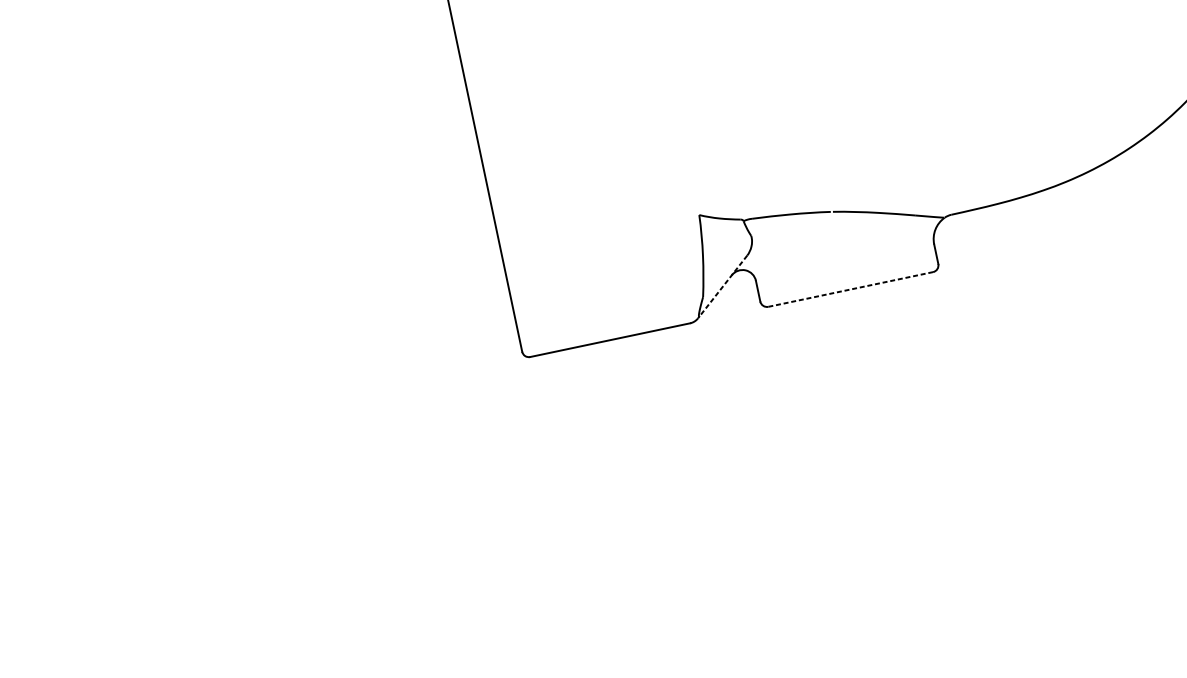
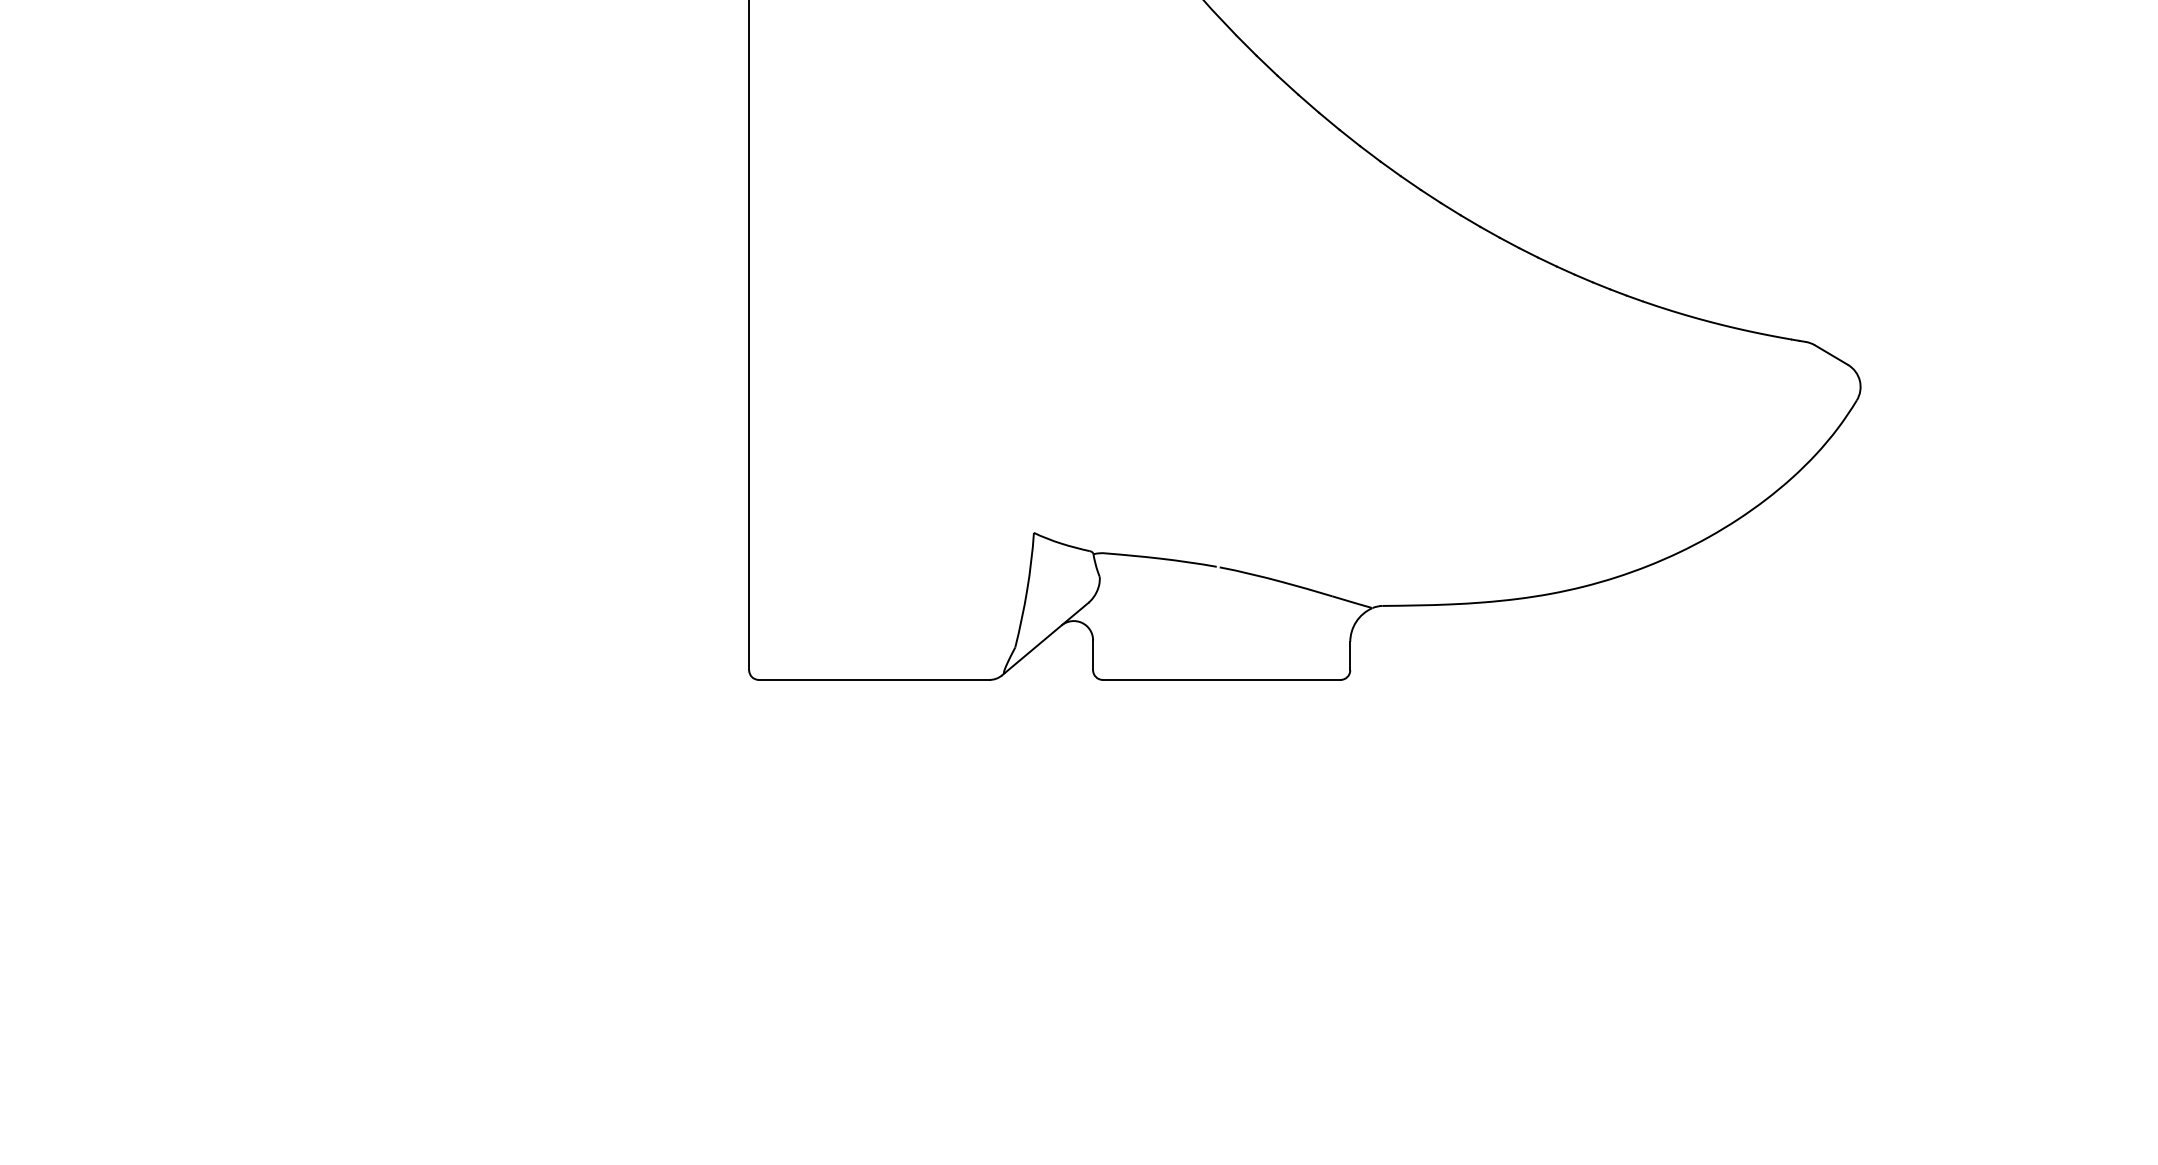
line: (722, 287) -> (1044, 639), dashed -> solid
line: (850, 289) -> (1221, 679), dashed -> solid

